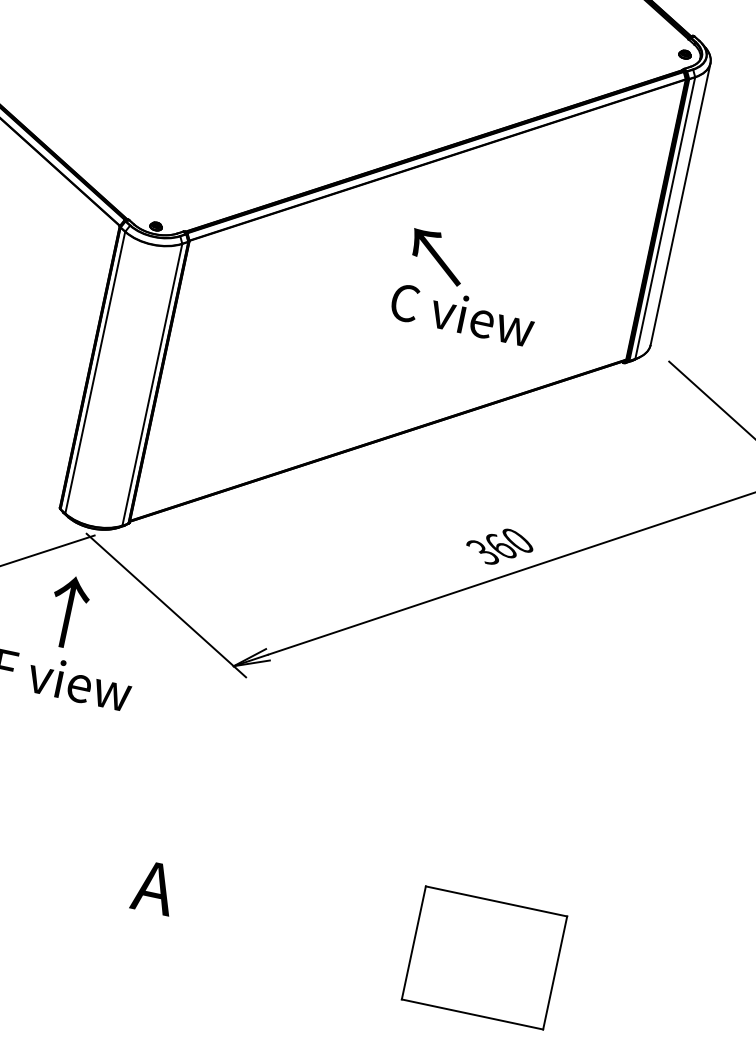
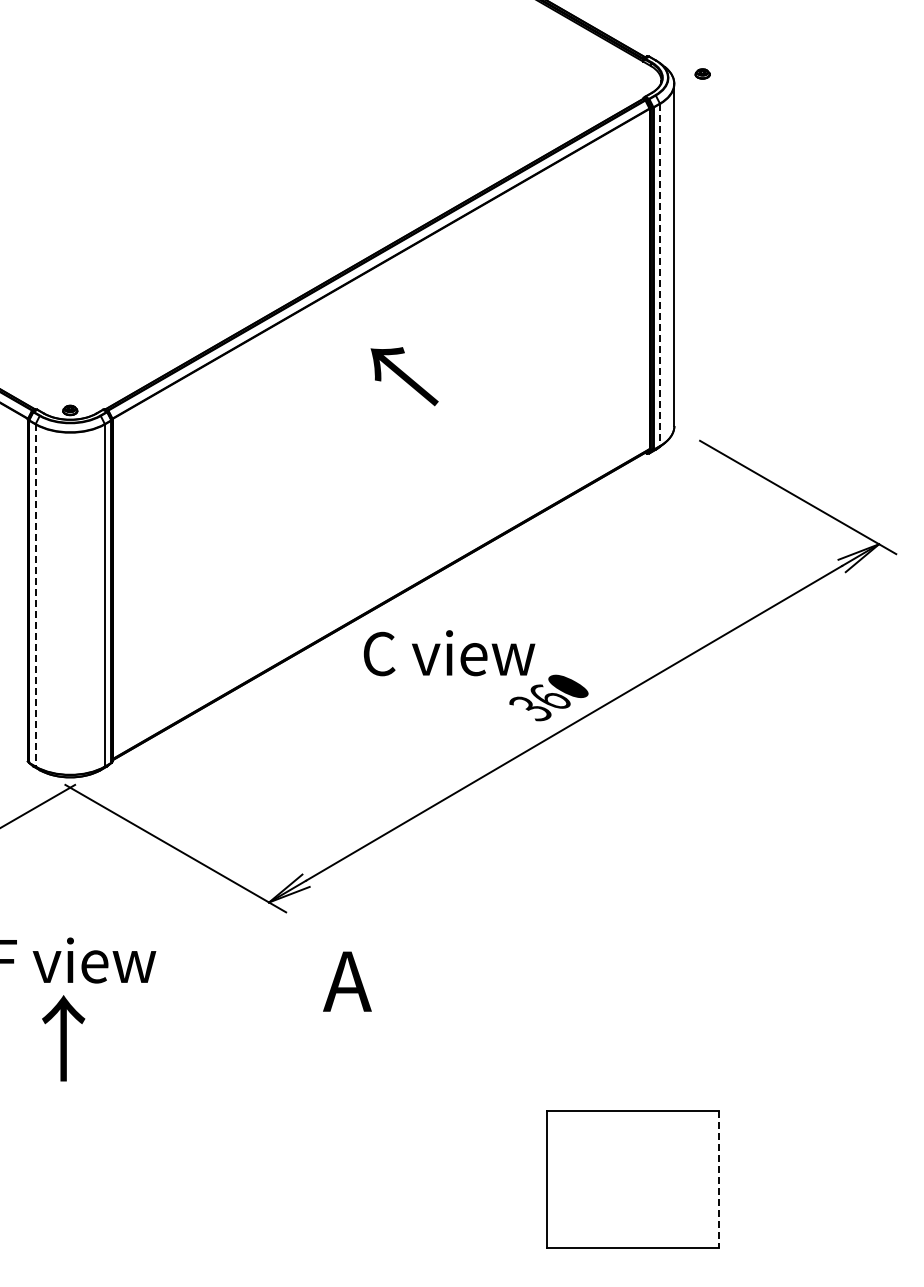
part: (685, 54) -> (702, 73), moved
line: (665, 218) -> (660, 275), solid -> dashed
text: (462, 314) -> (449, 653), moved
line: (95, 372) -> (35, 595), solid -> dashed
text: (68, 612) -> (63, 1038), moved
text: (154, 887) -> (347, 981), moved
line: (555, 972) -> (718, 1179), solid -> dashed

